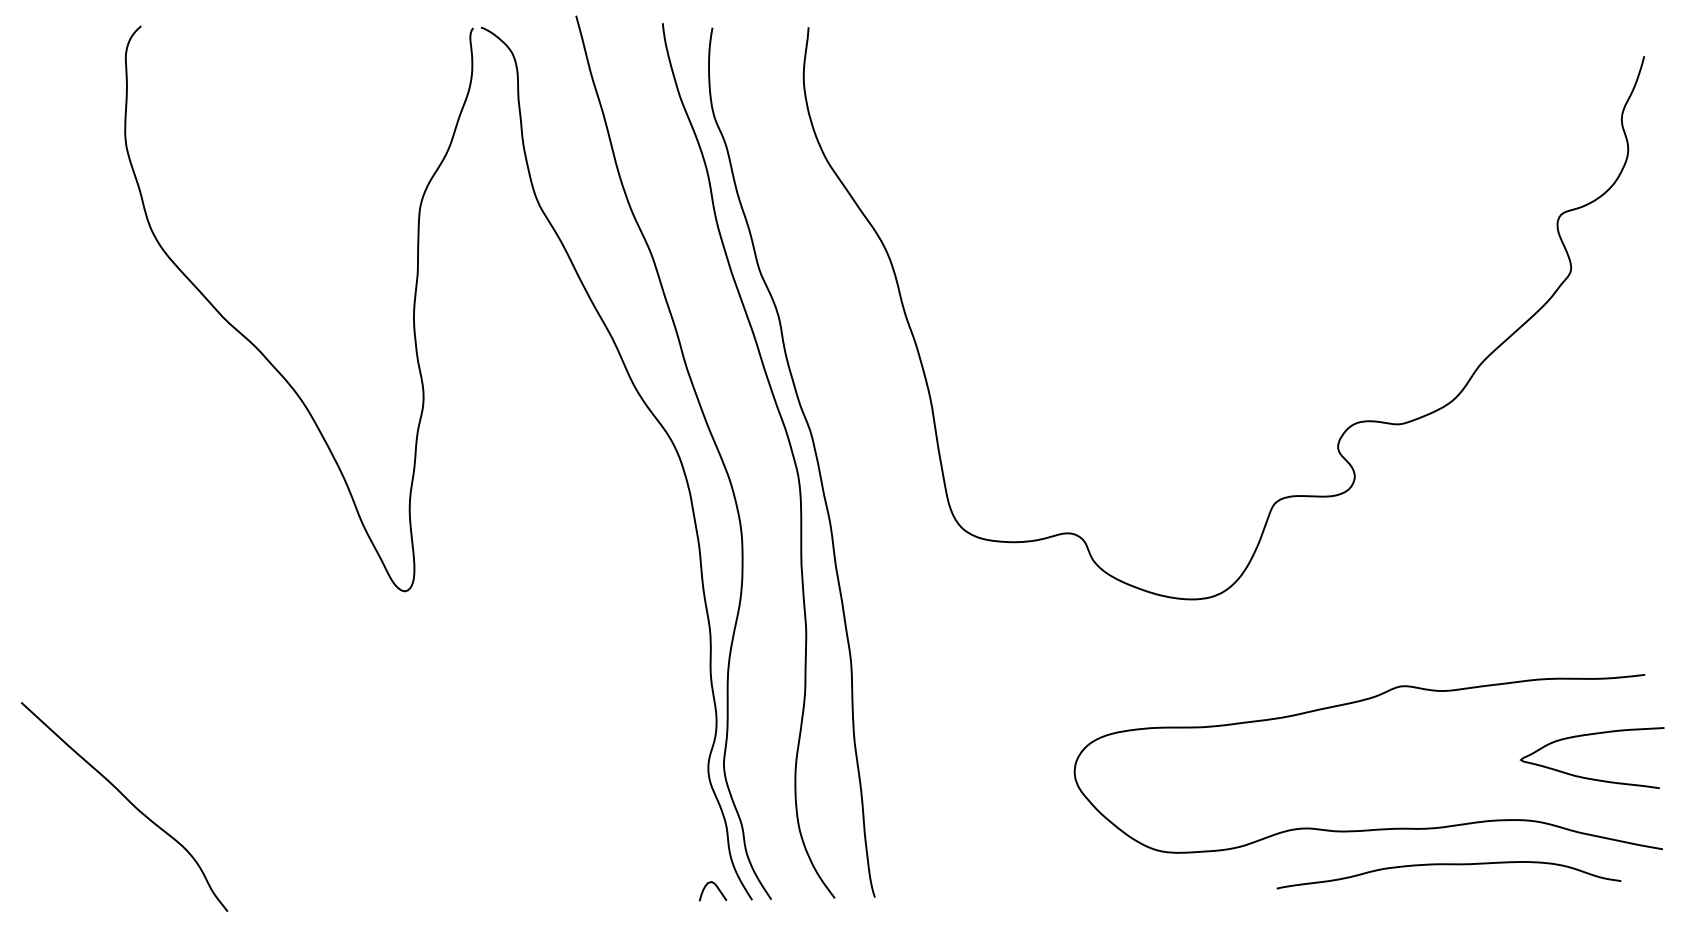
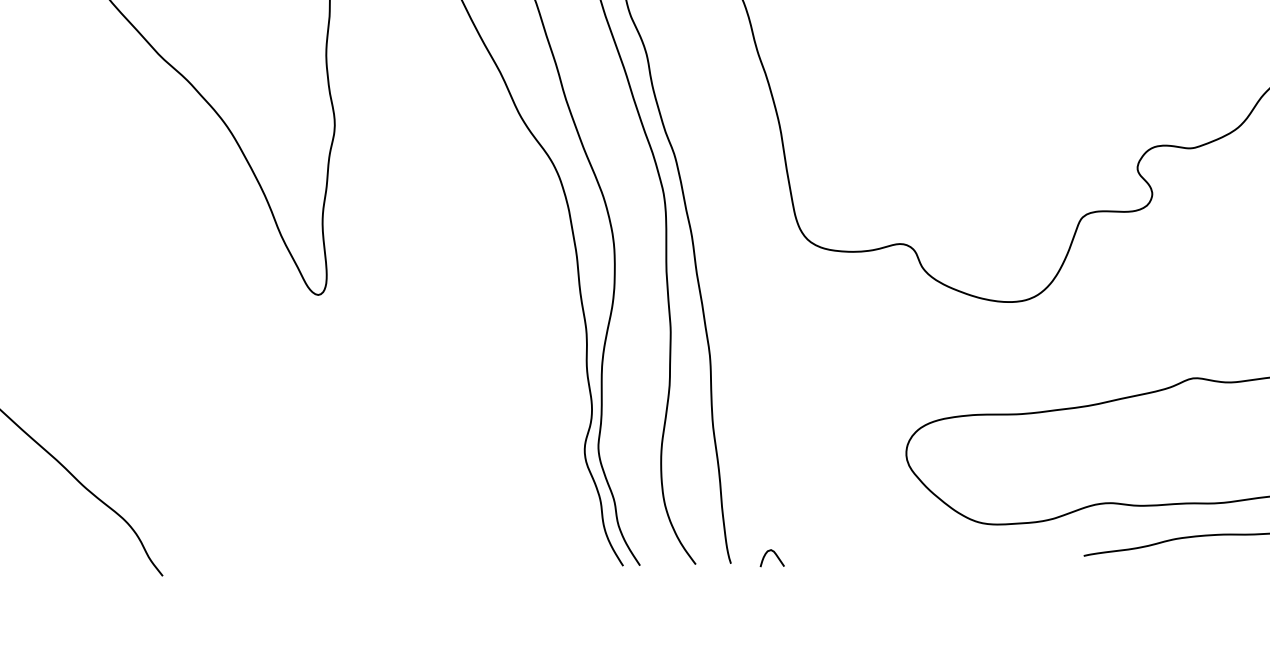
curve: (717, 889) -> (776, 556), moved

